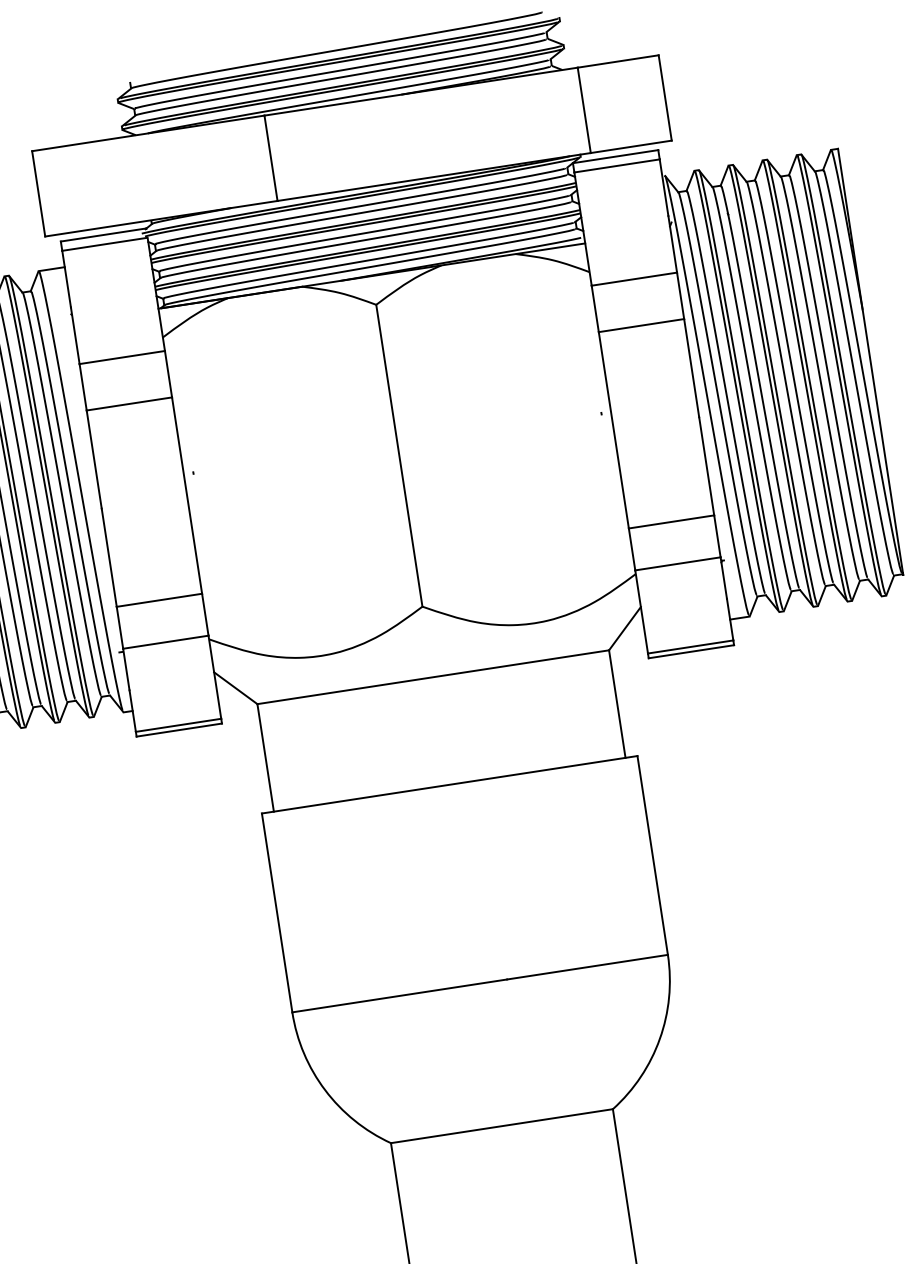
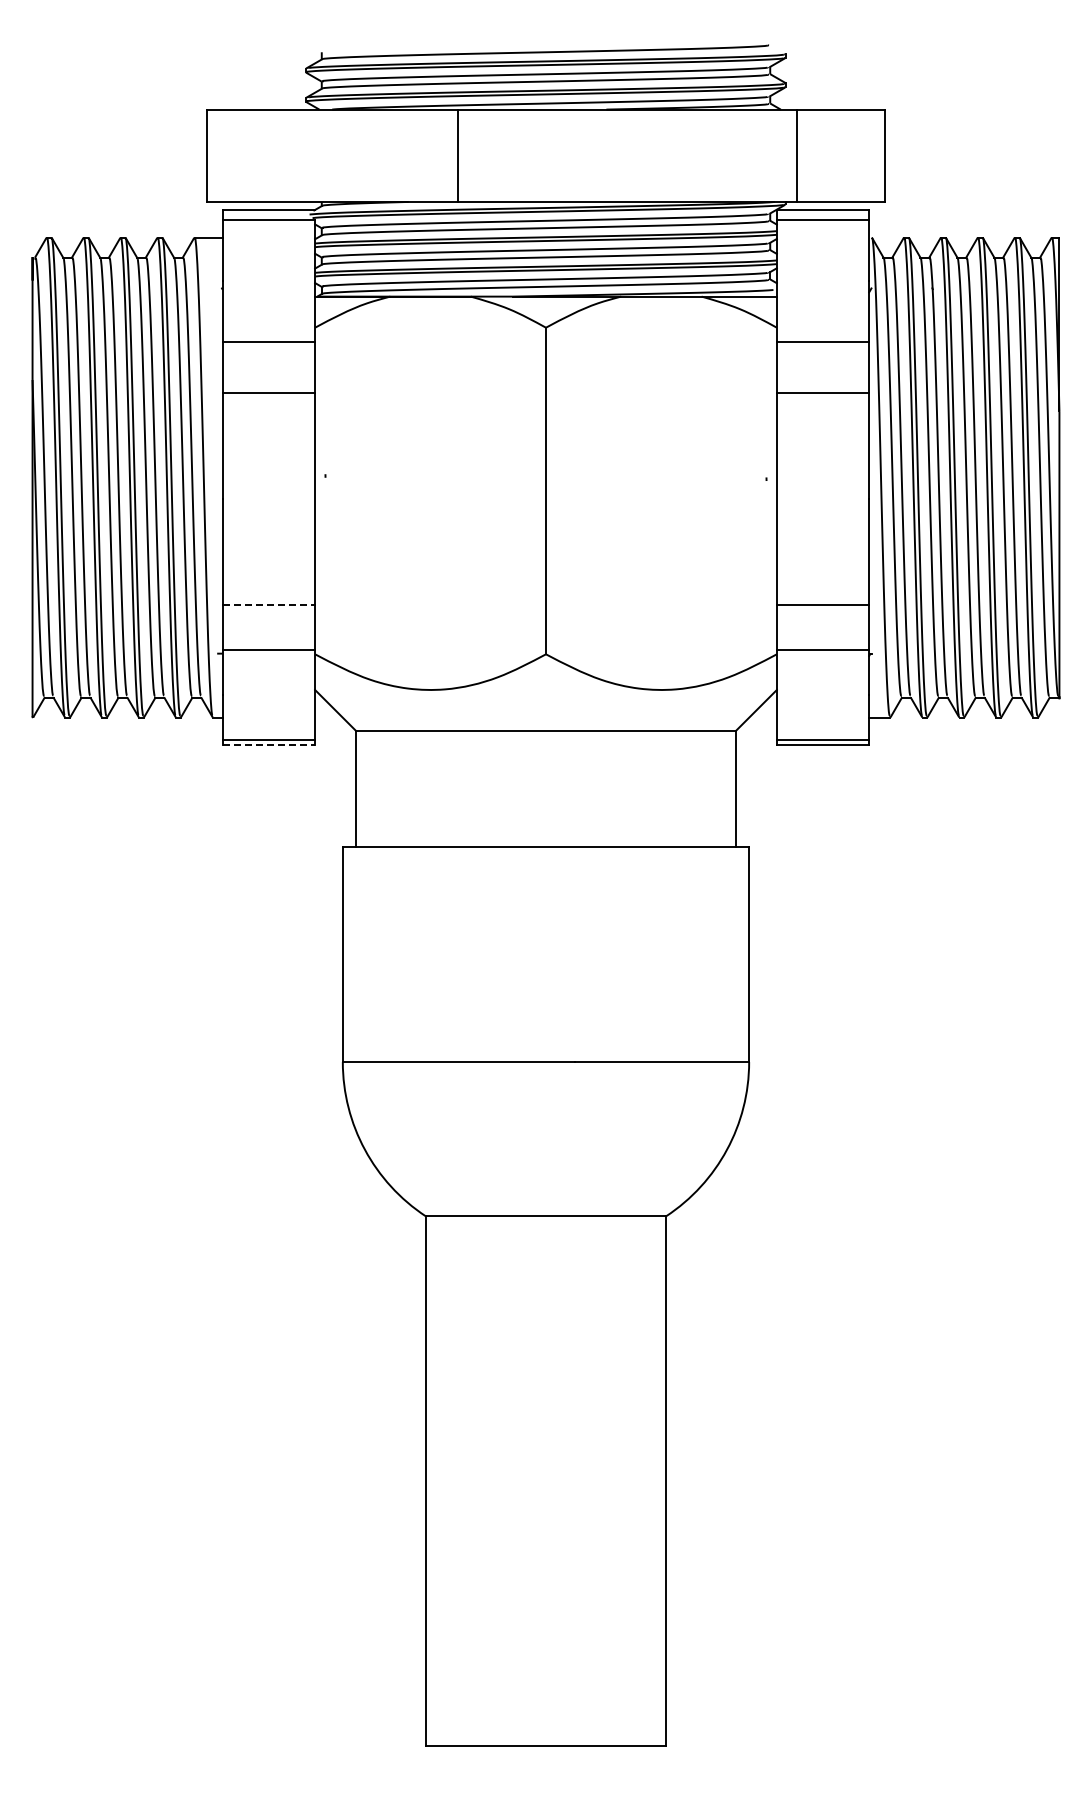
line: (160, 600) -> (269, 605), solid -> dashed
line: (179, 730) -> (269, 745), solid -> dashed

